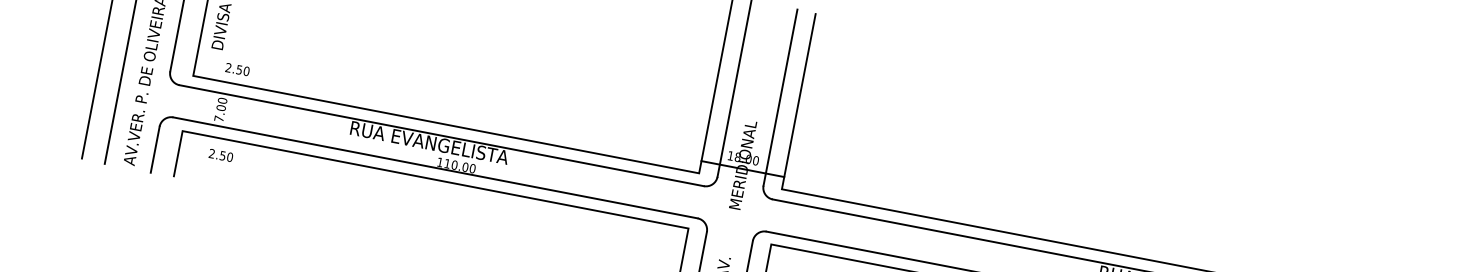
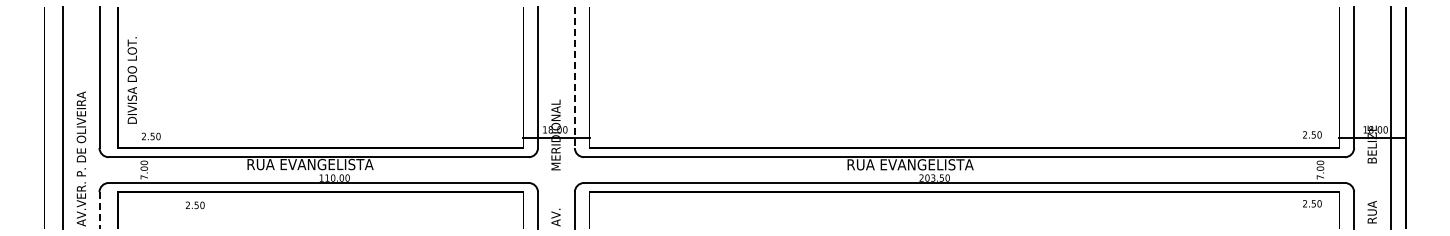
line: (780, 97) -> (574, 77), solid -> dashed
line: (155, 150) -> (99, 211), solid -> dashed
text: (220, 155) -> (194, 205), moved

